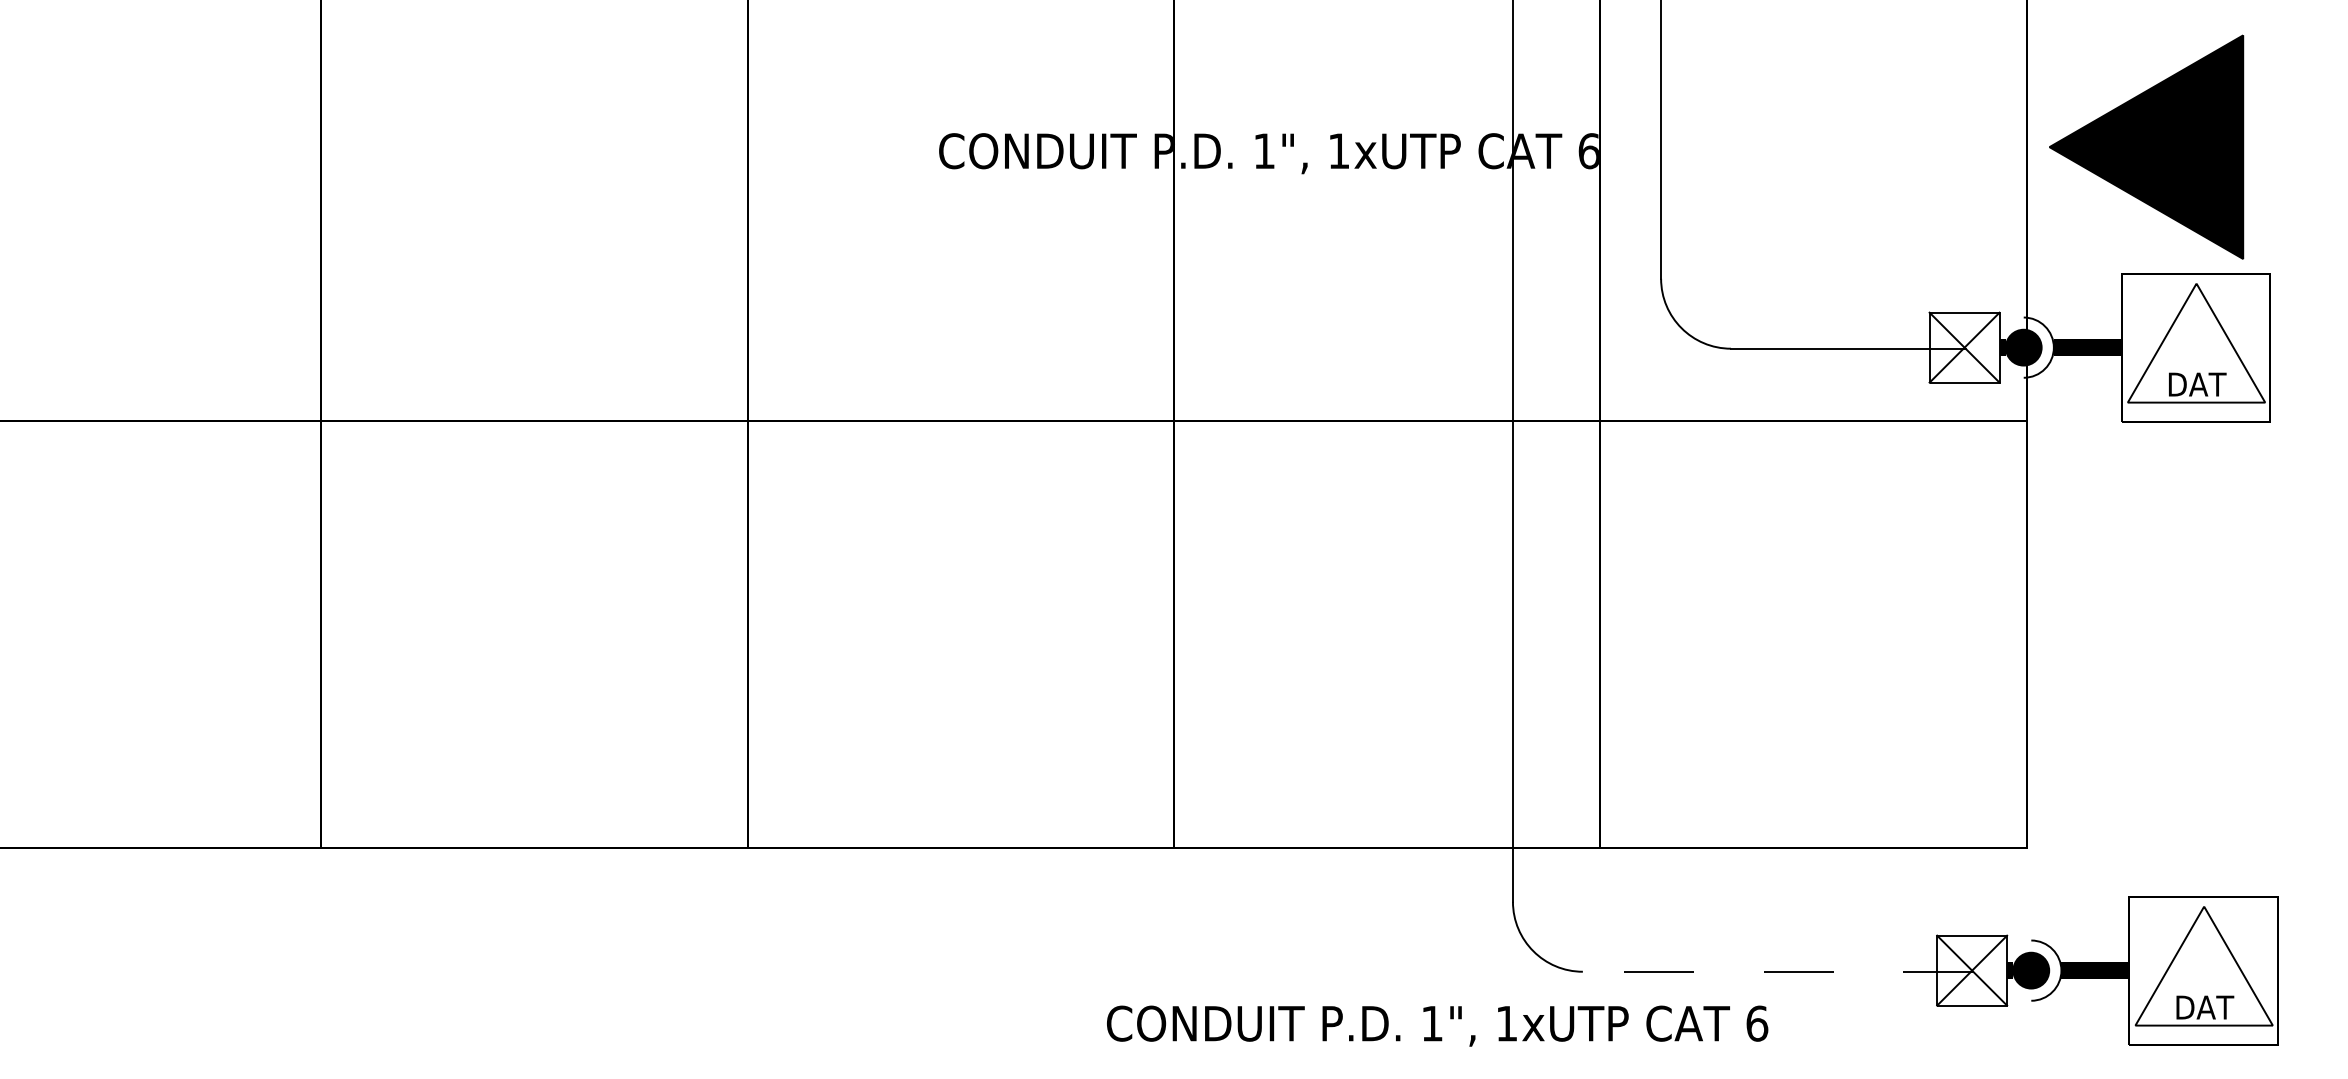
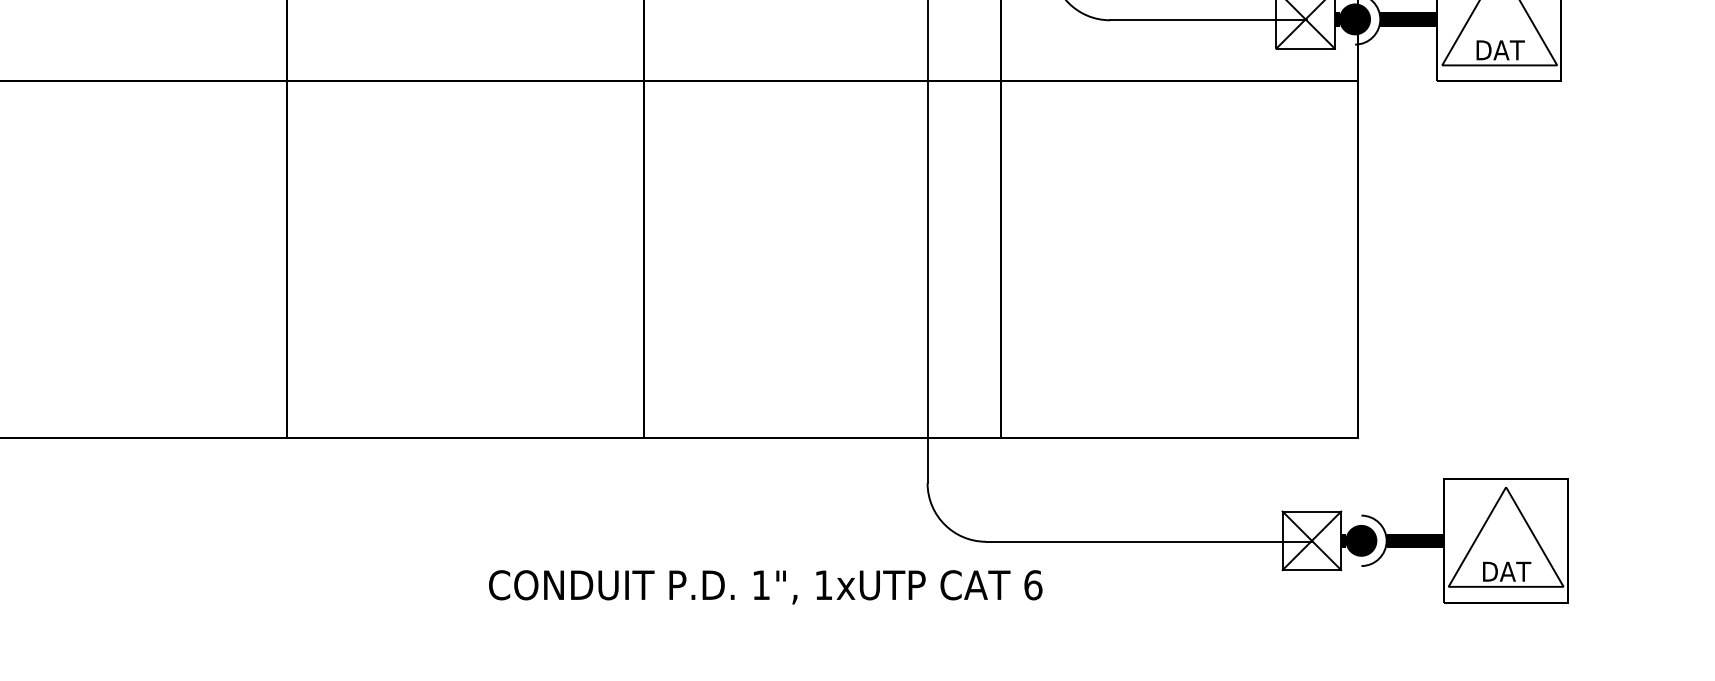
line: (1777, 971) -> (1149, 541), dashed -> solid
text: (1437, 1025) -> (765, 586), moved

